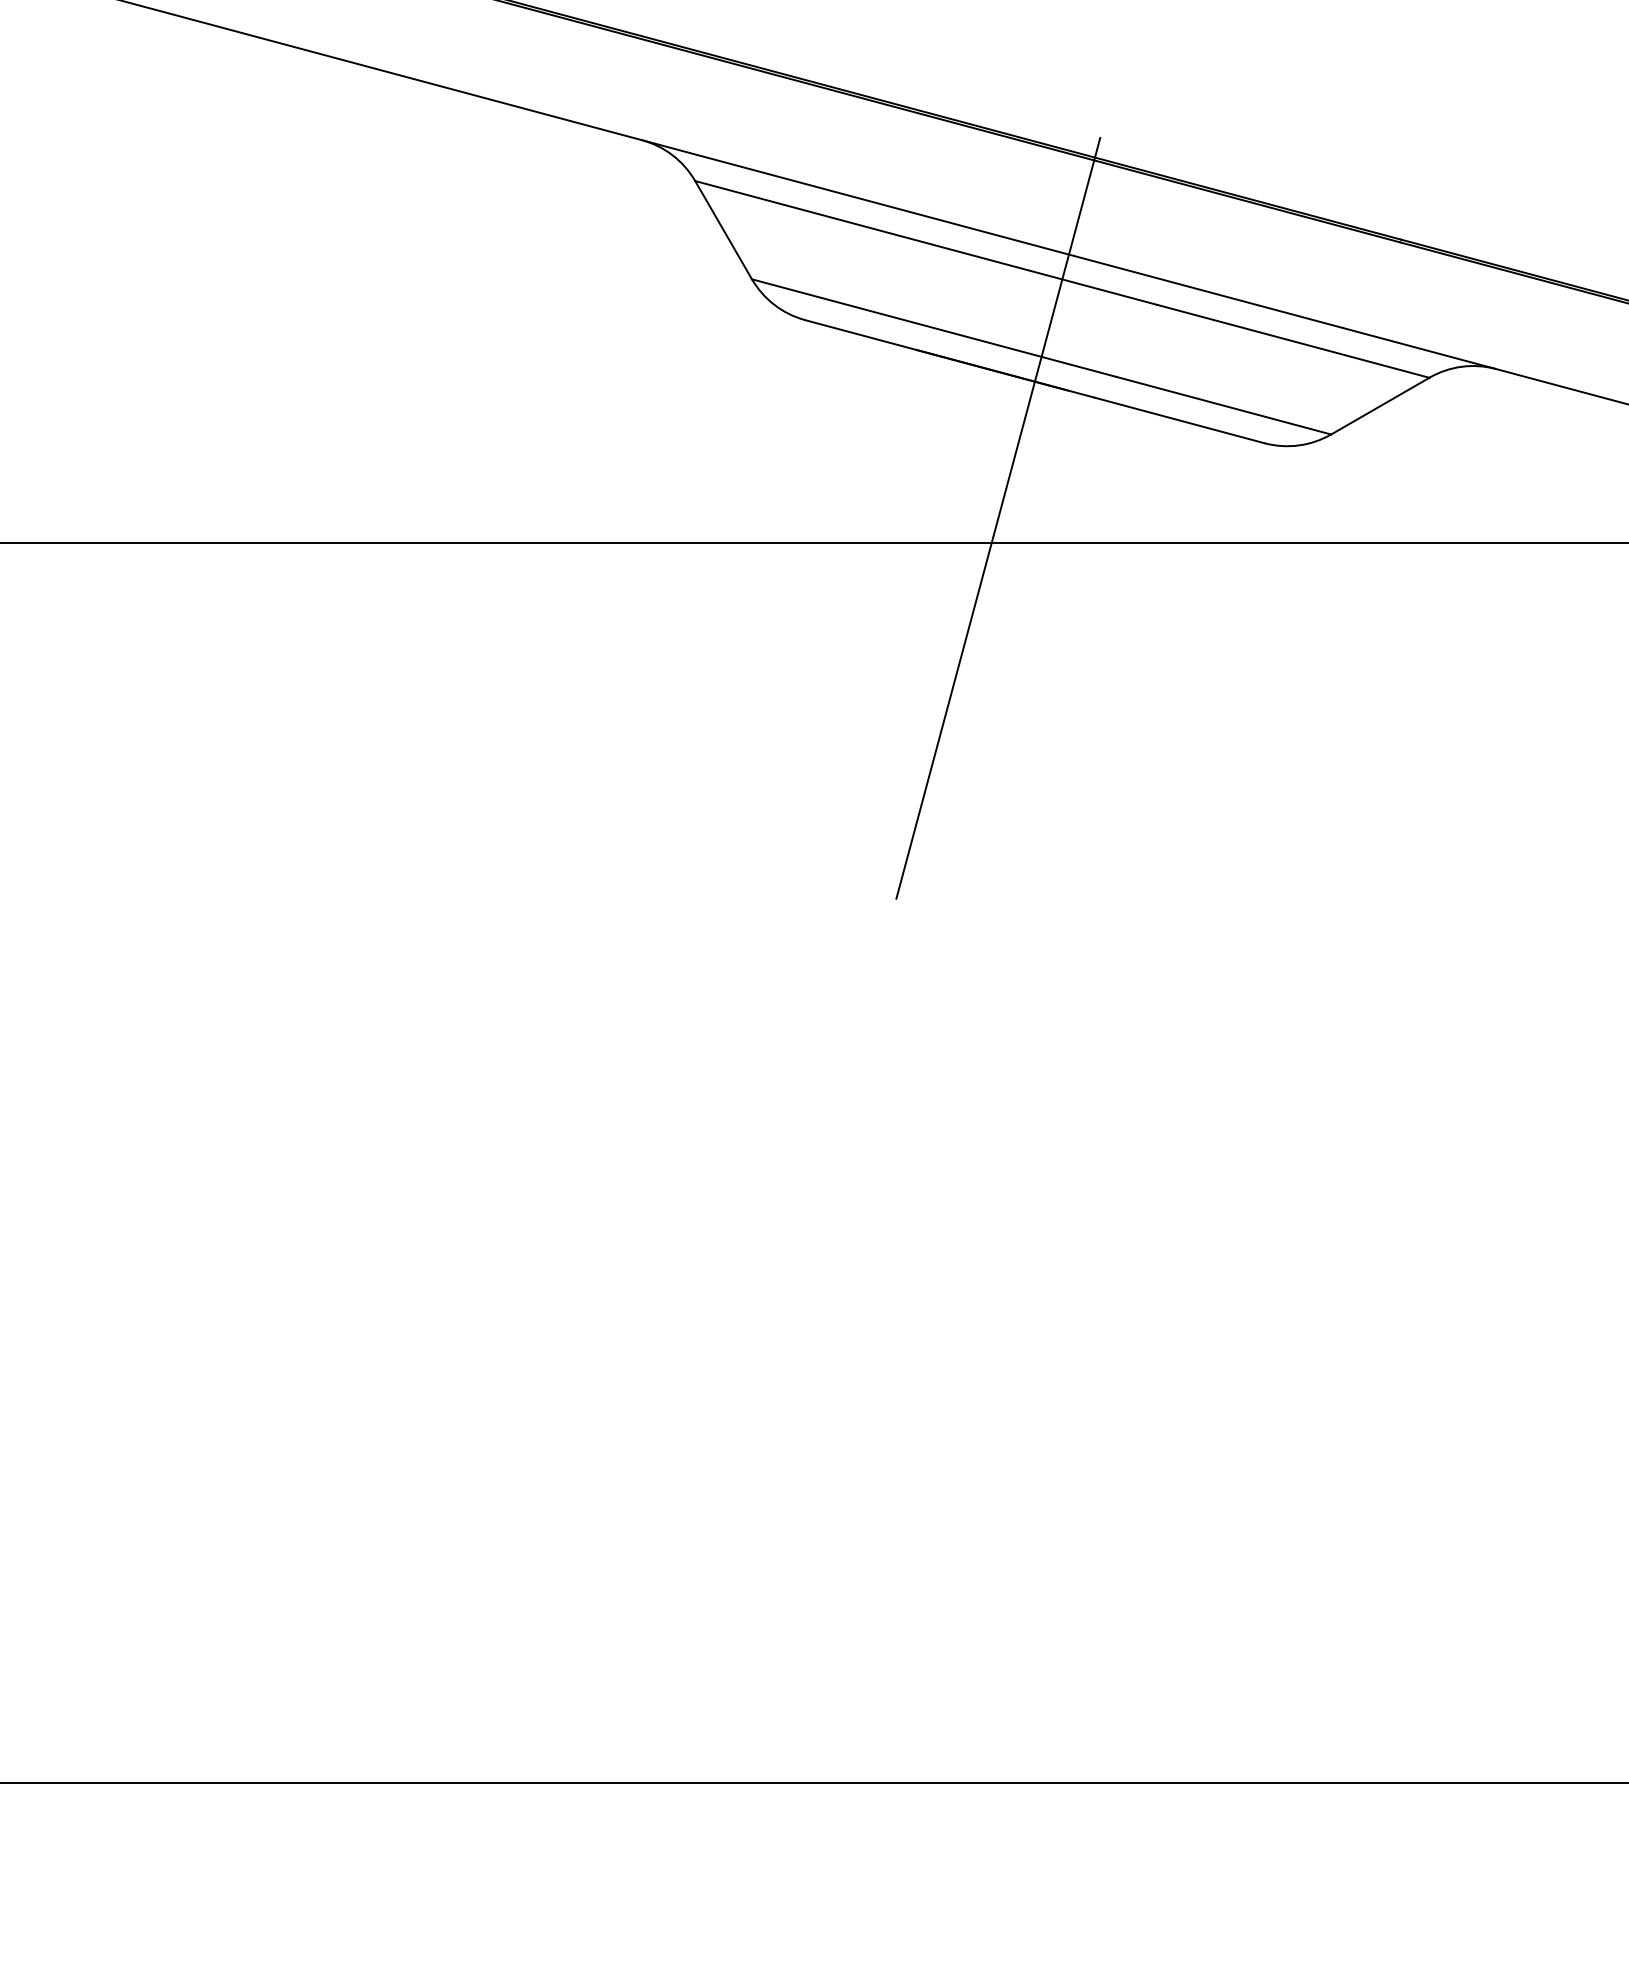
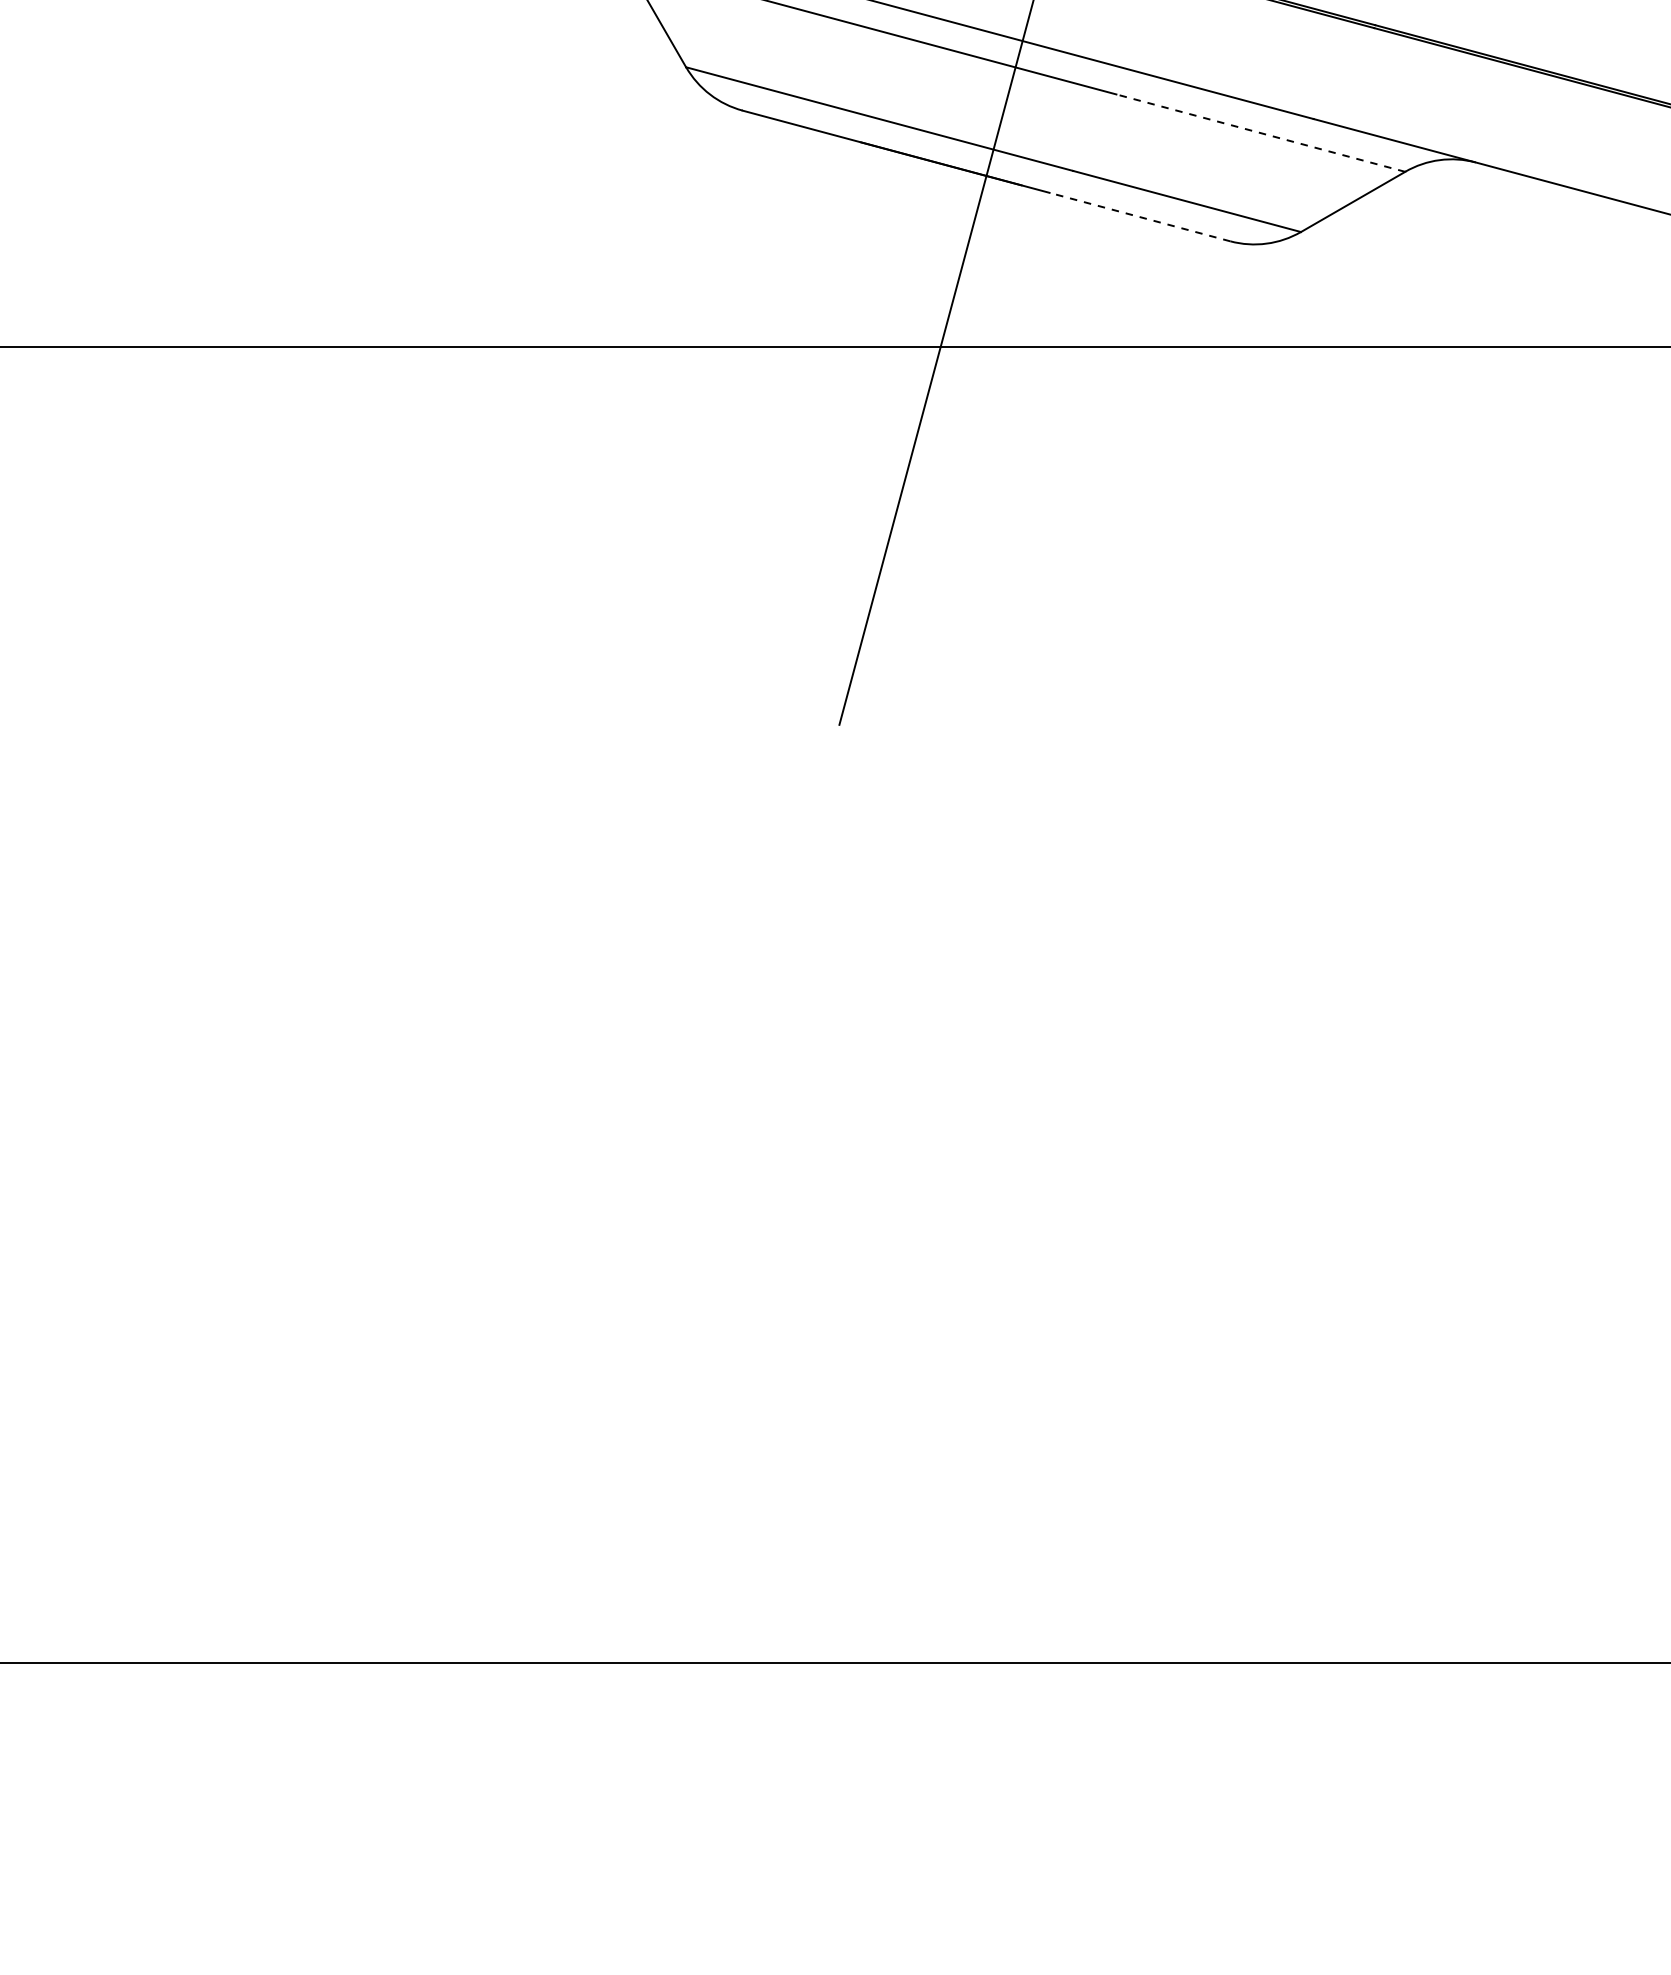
line: (1293, 341) -> (1260, 133), solid -> dashed
line: (1179, 420) -> (1139, 217), solid -> dashed

